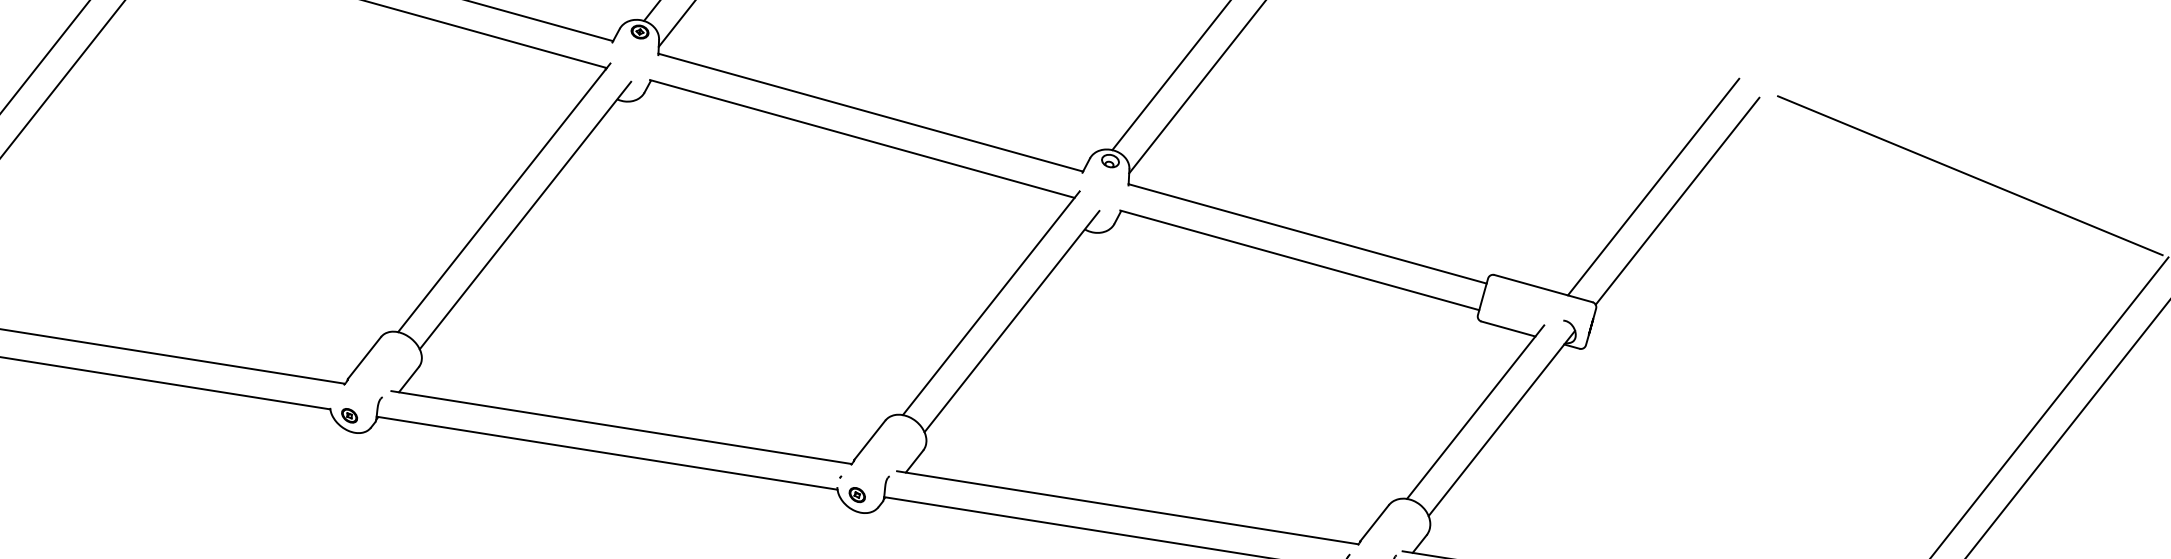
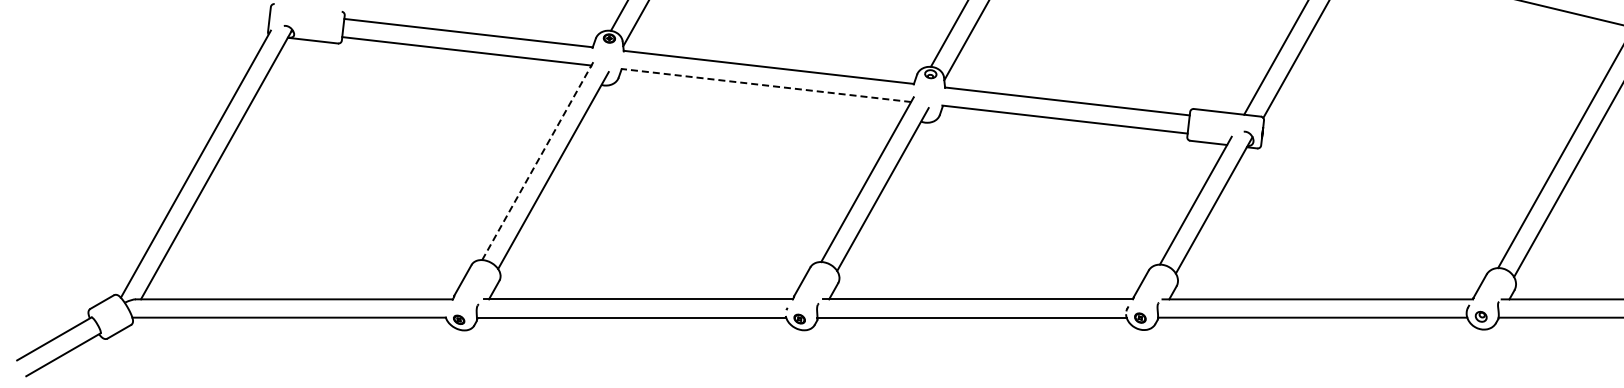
line: (861, 138) -> (765, 85), solid -> dashed
line: (503, 198) -> (537, 161), solid -> dashed

